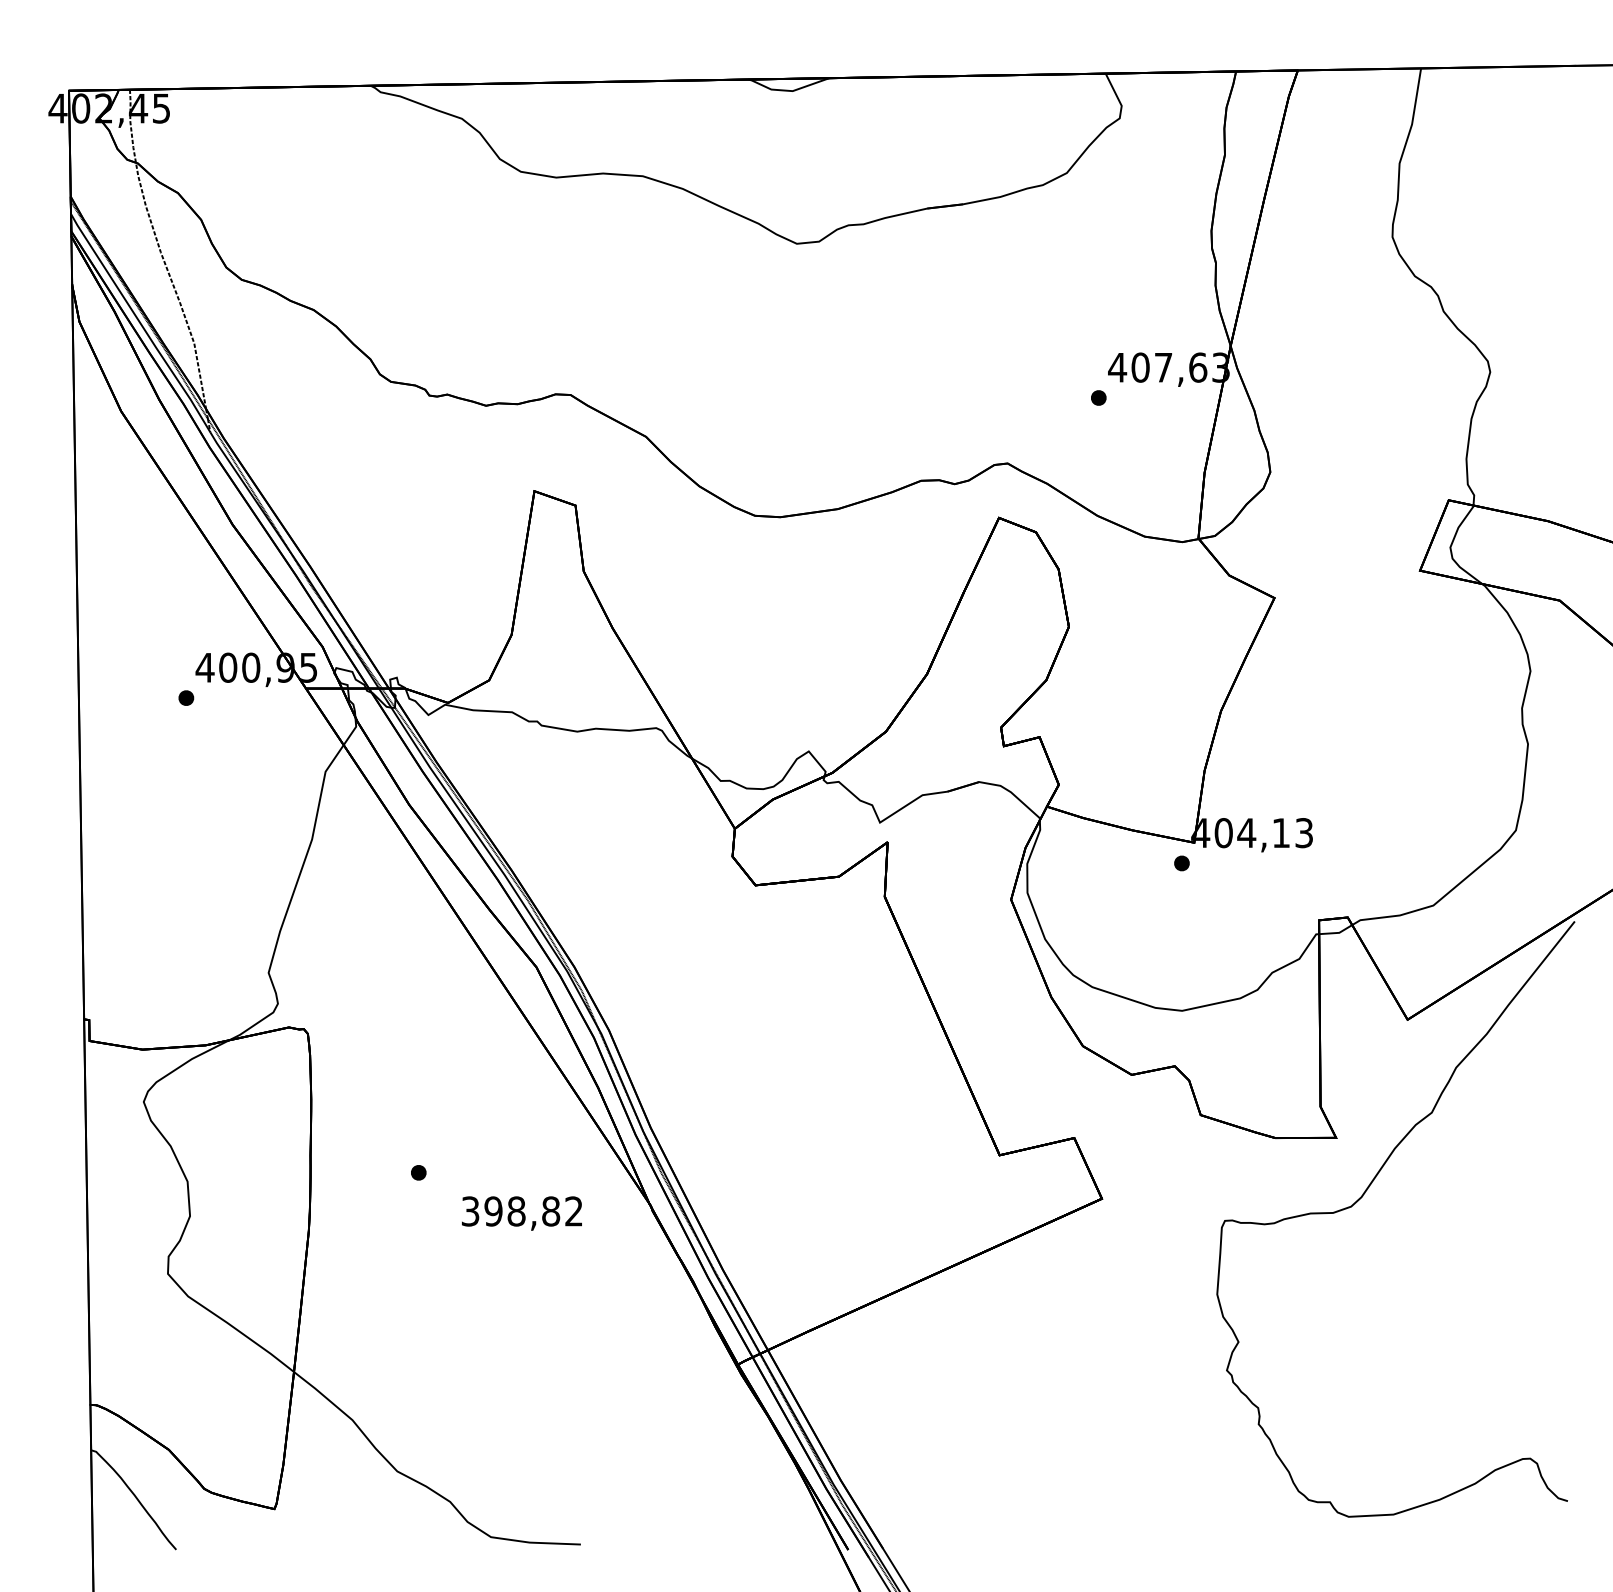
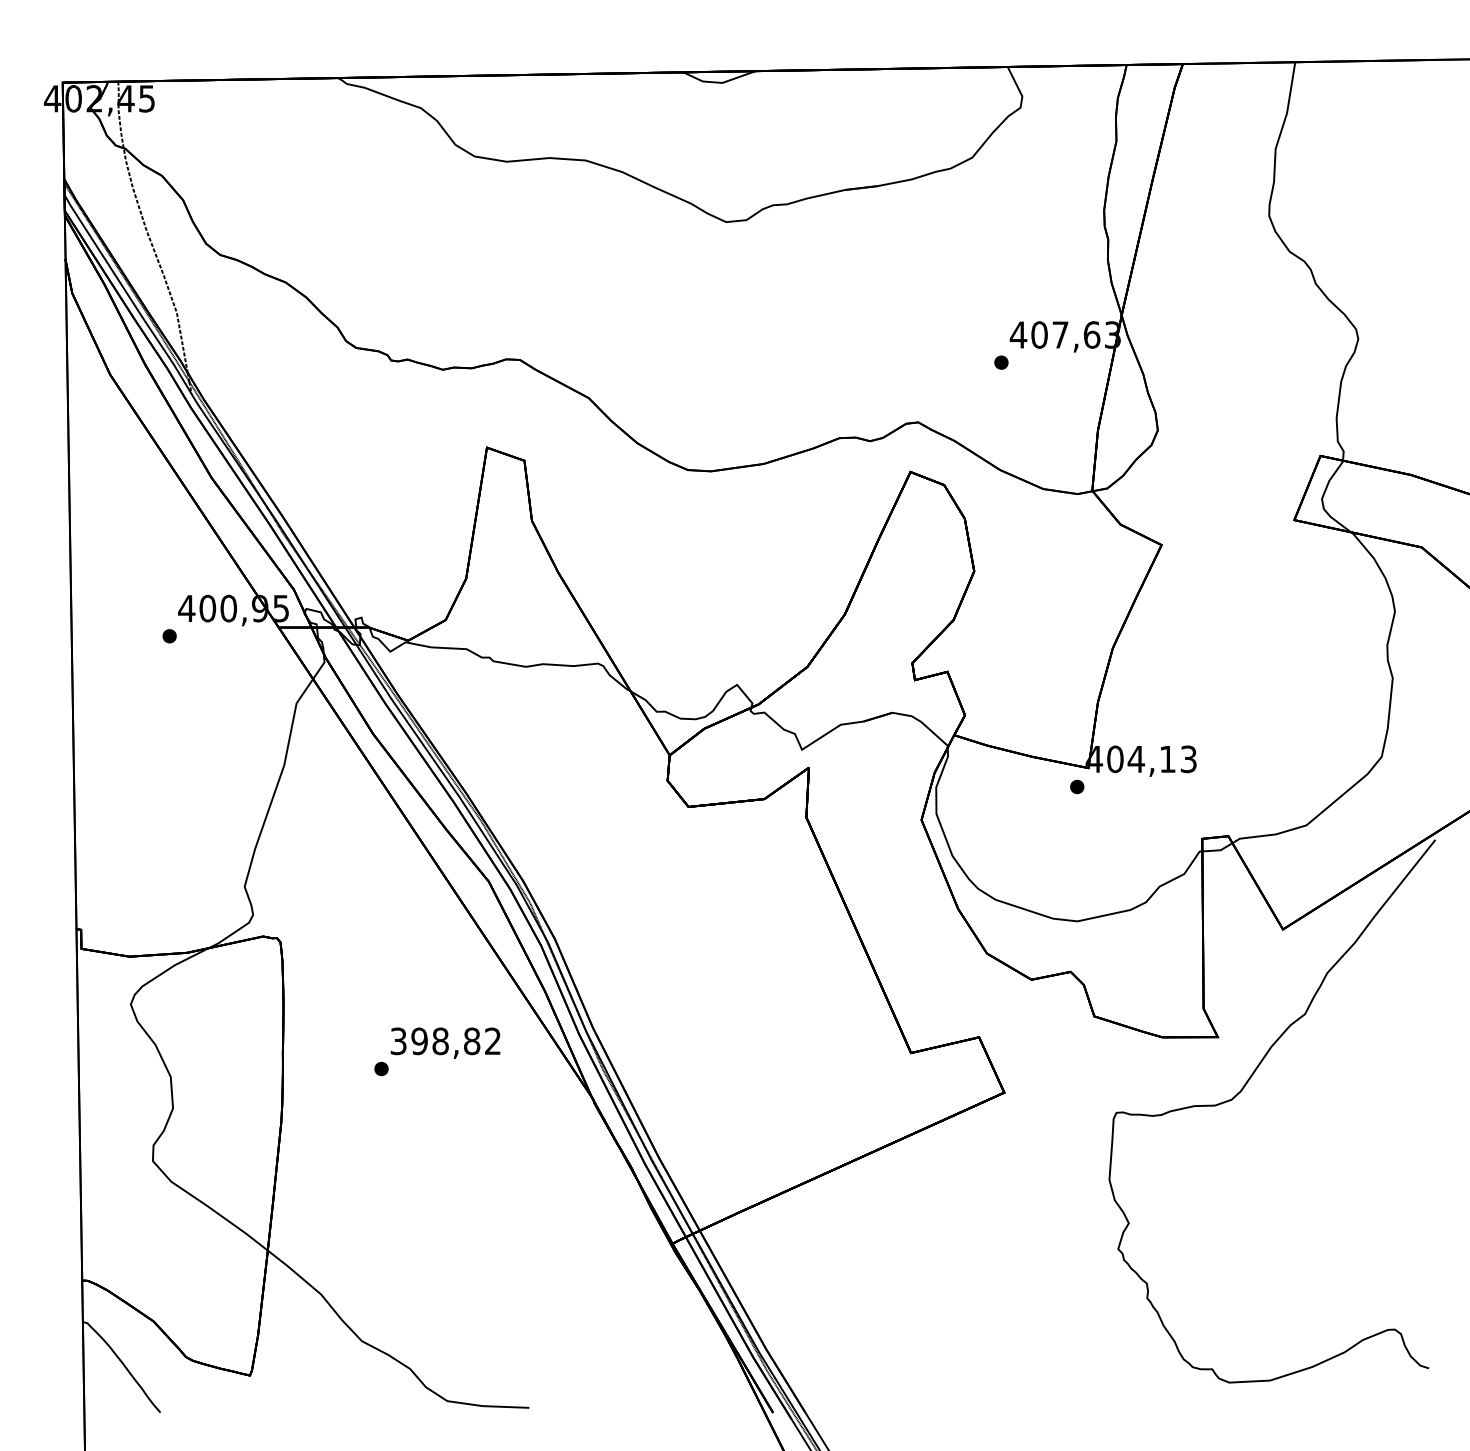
text: (521, 1213) -> (445, 1043), moved

